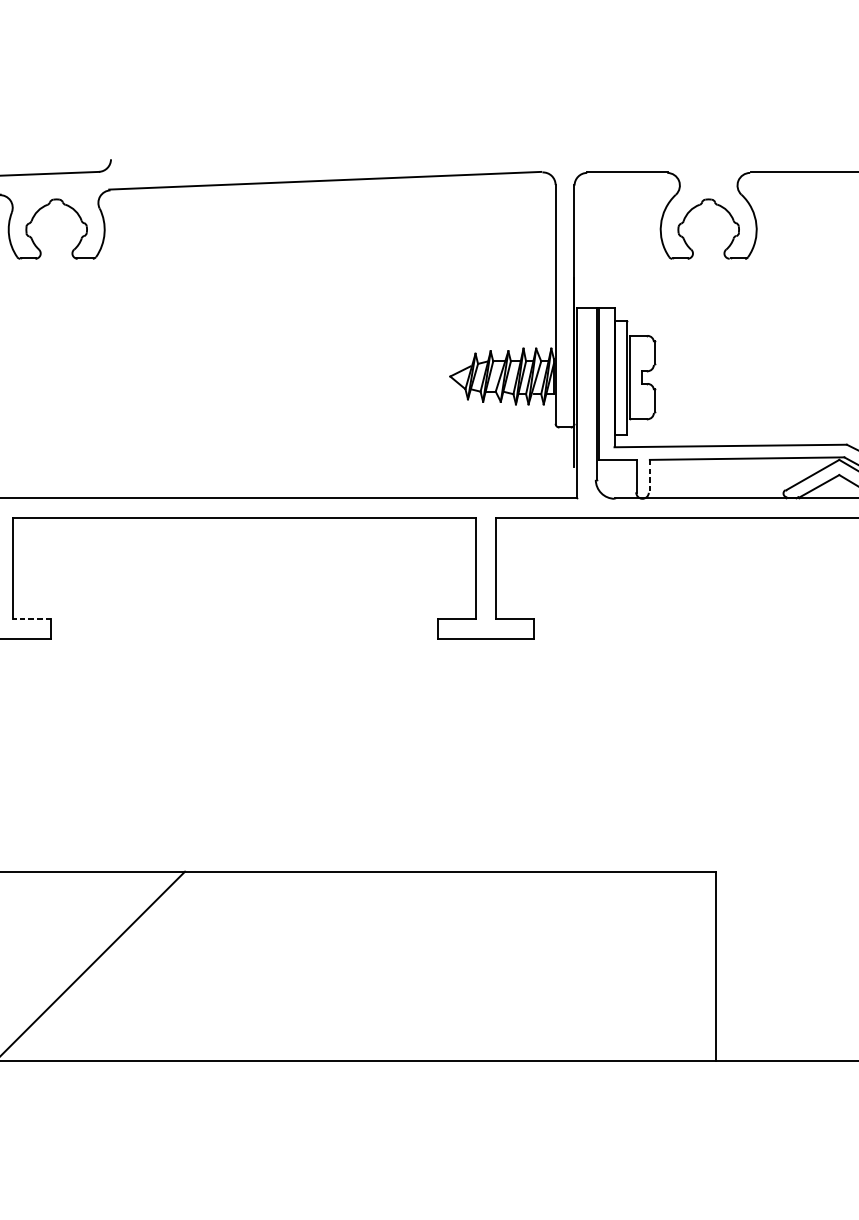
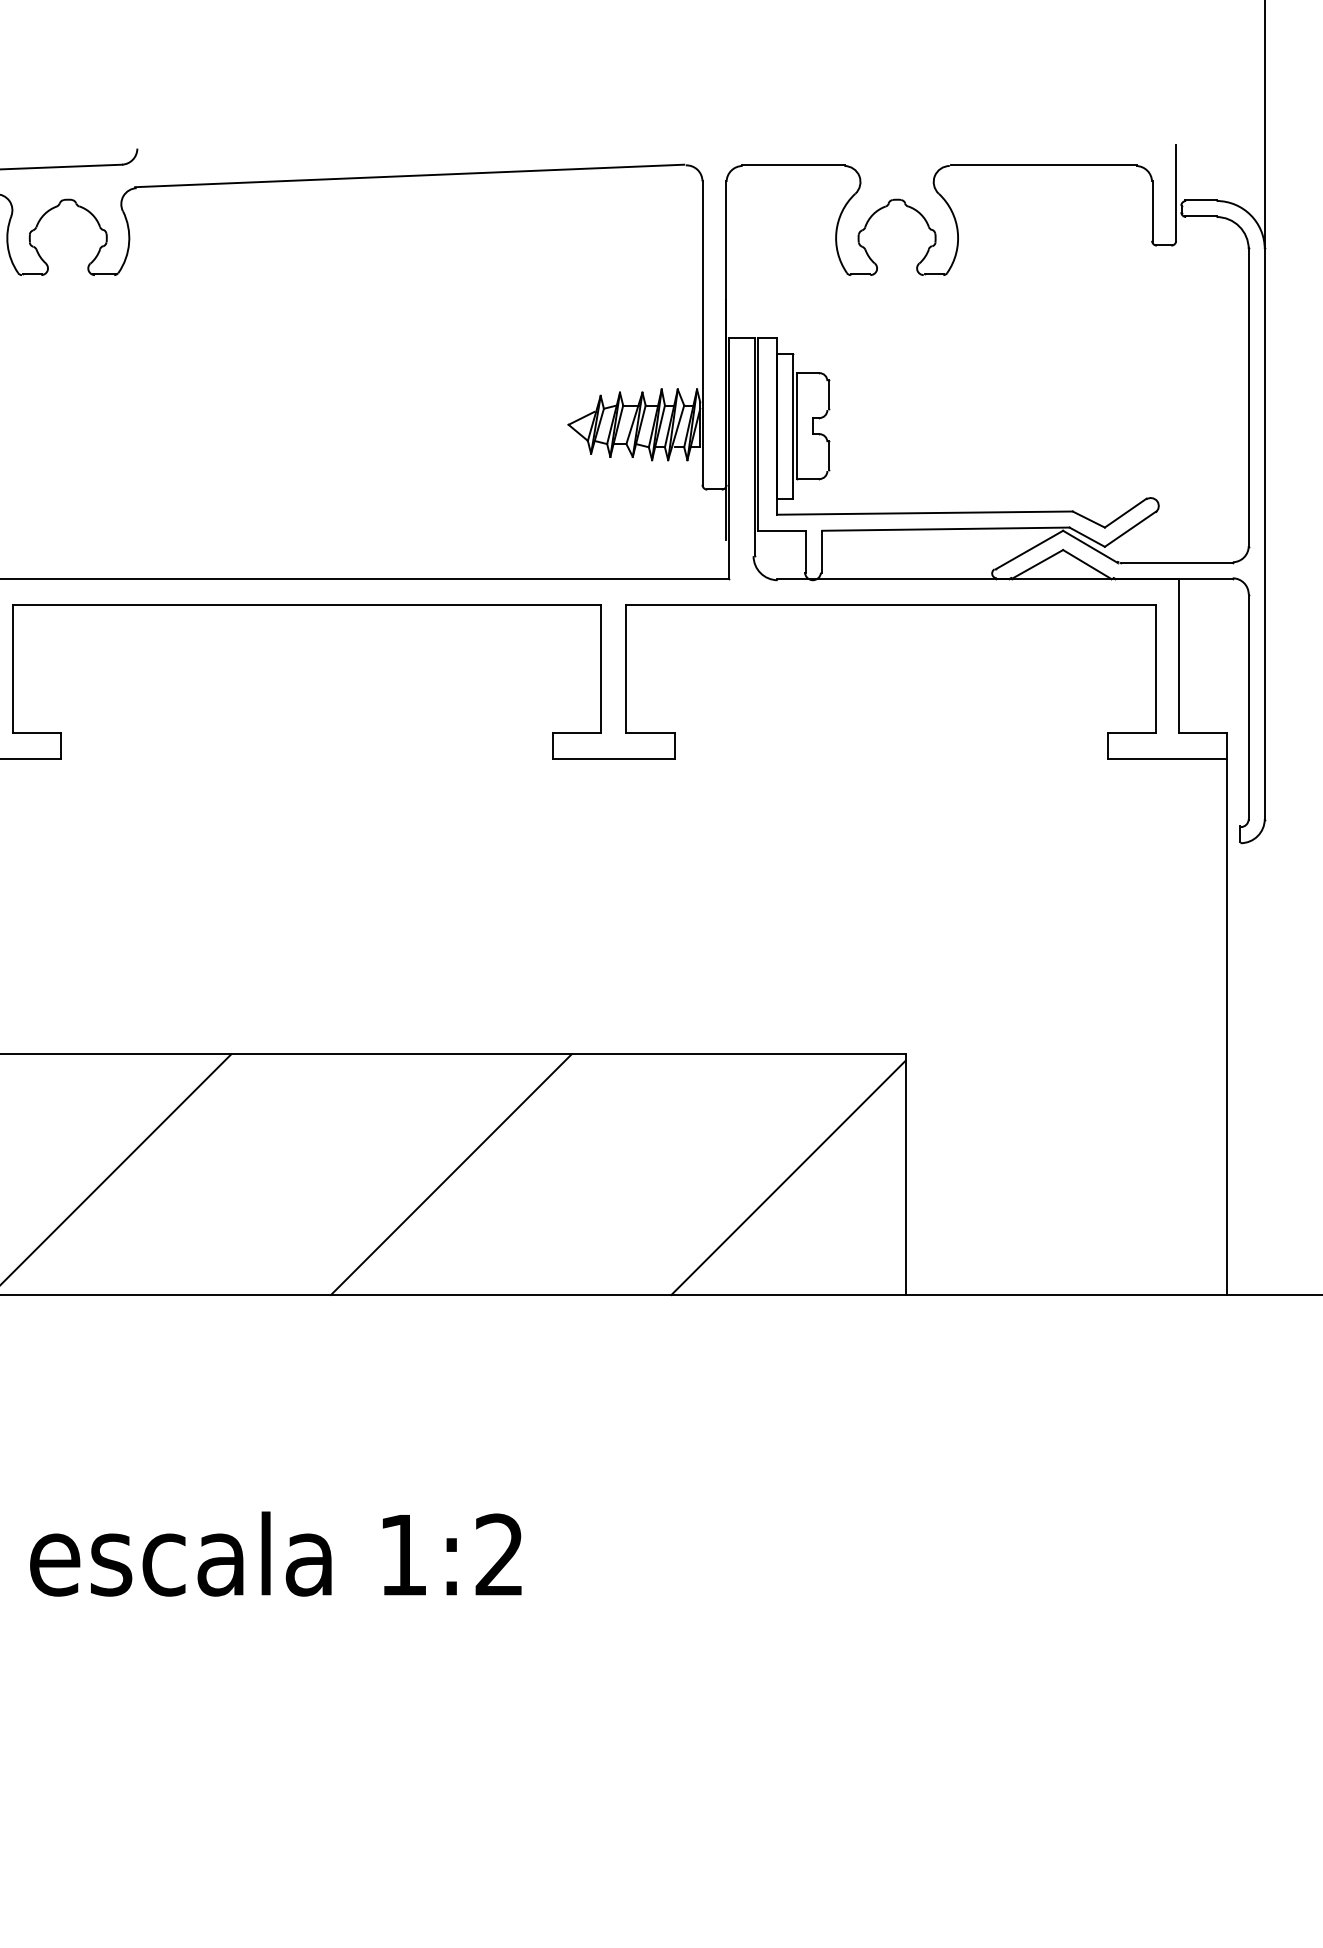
line: (650, 476) -> (822, 551), dashed -> solid
line: (31, 619) -> (36, 733), dashed -> solid
line: (357, 966) -> (450, 1174), added
line: (623, 968) -> (788, 1177), added

